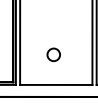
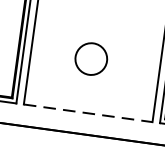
circle: (53, 54) -> (90, 58), size x1.4
line: (56, 84) -> (88, 112), solid -> dashed

